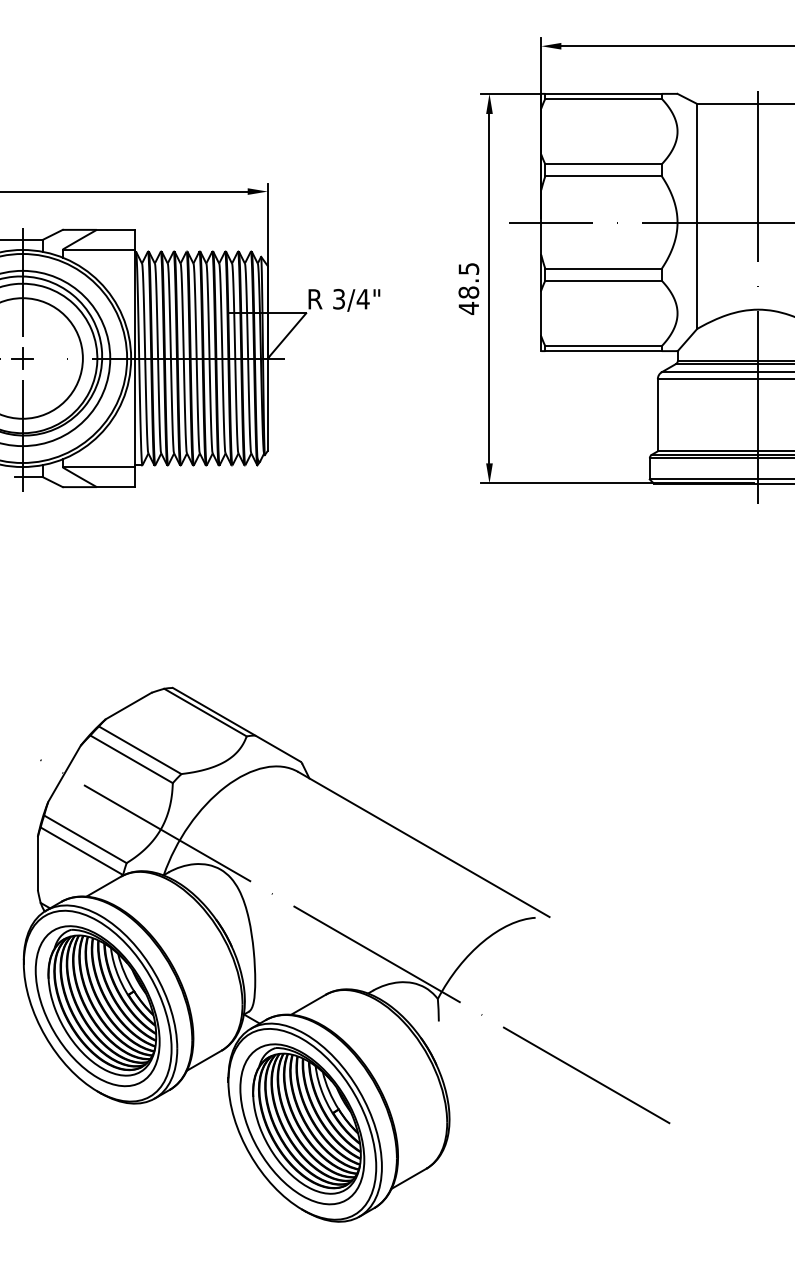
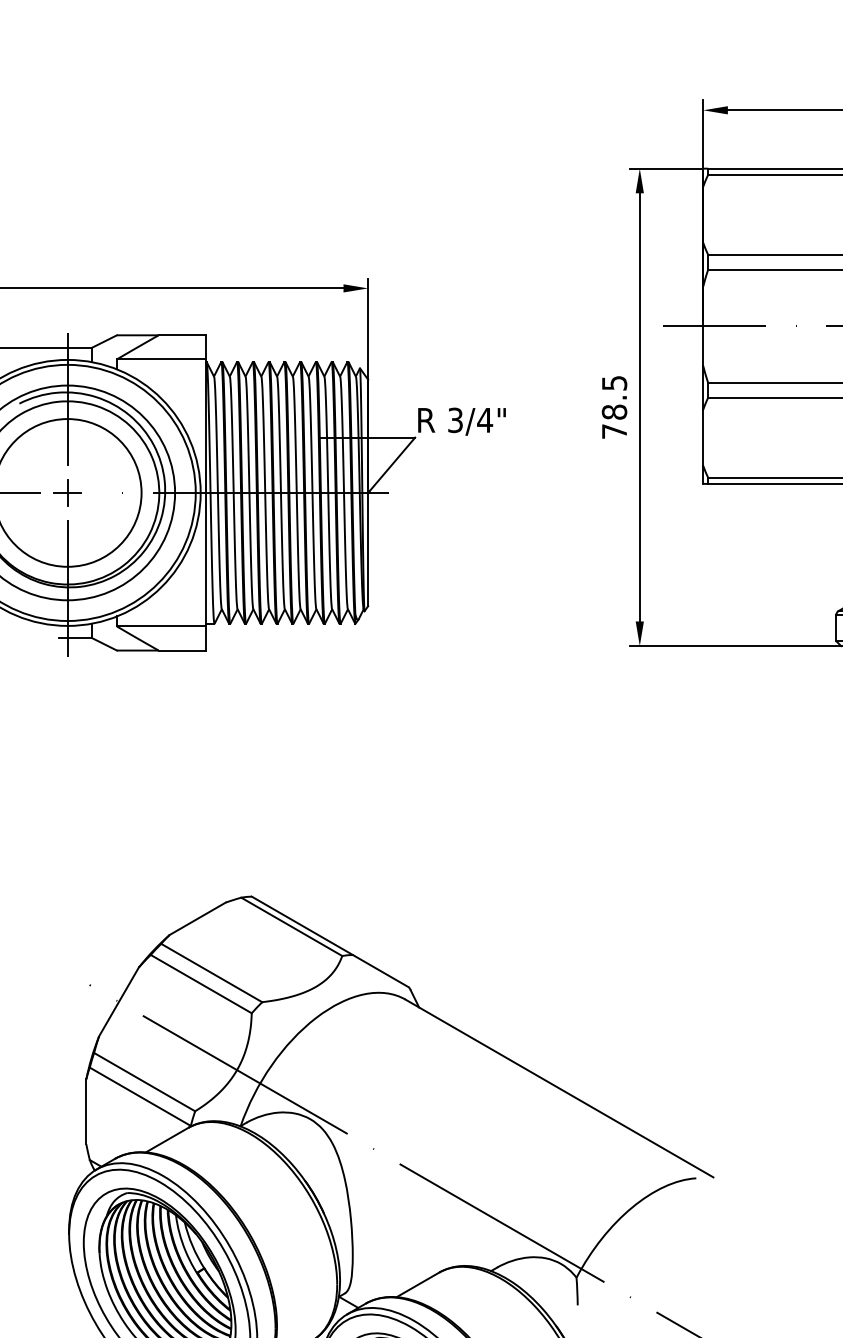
text: (468, 307) -> (614, 430), 48.5 -> 78.5

